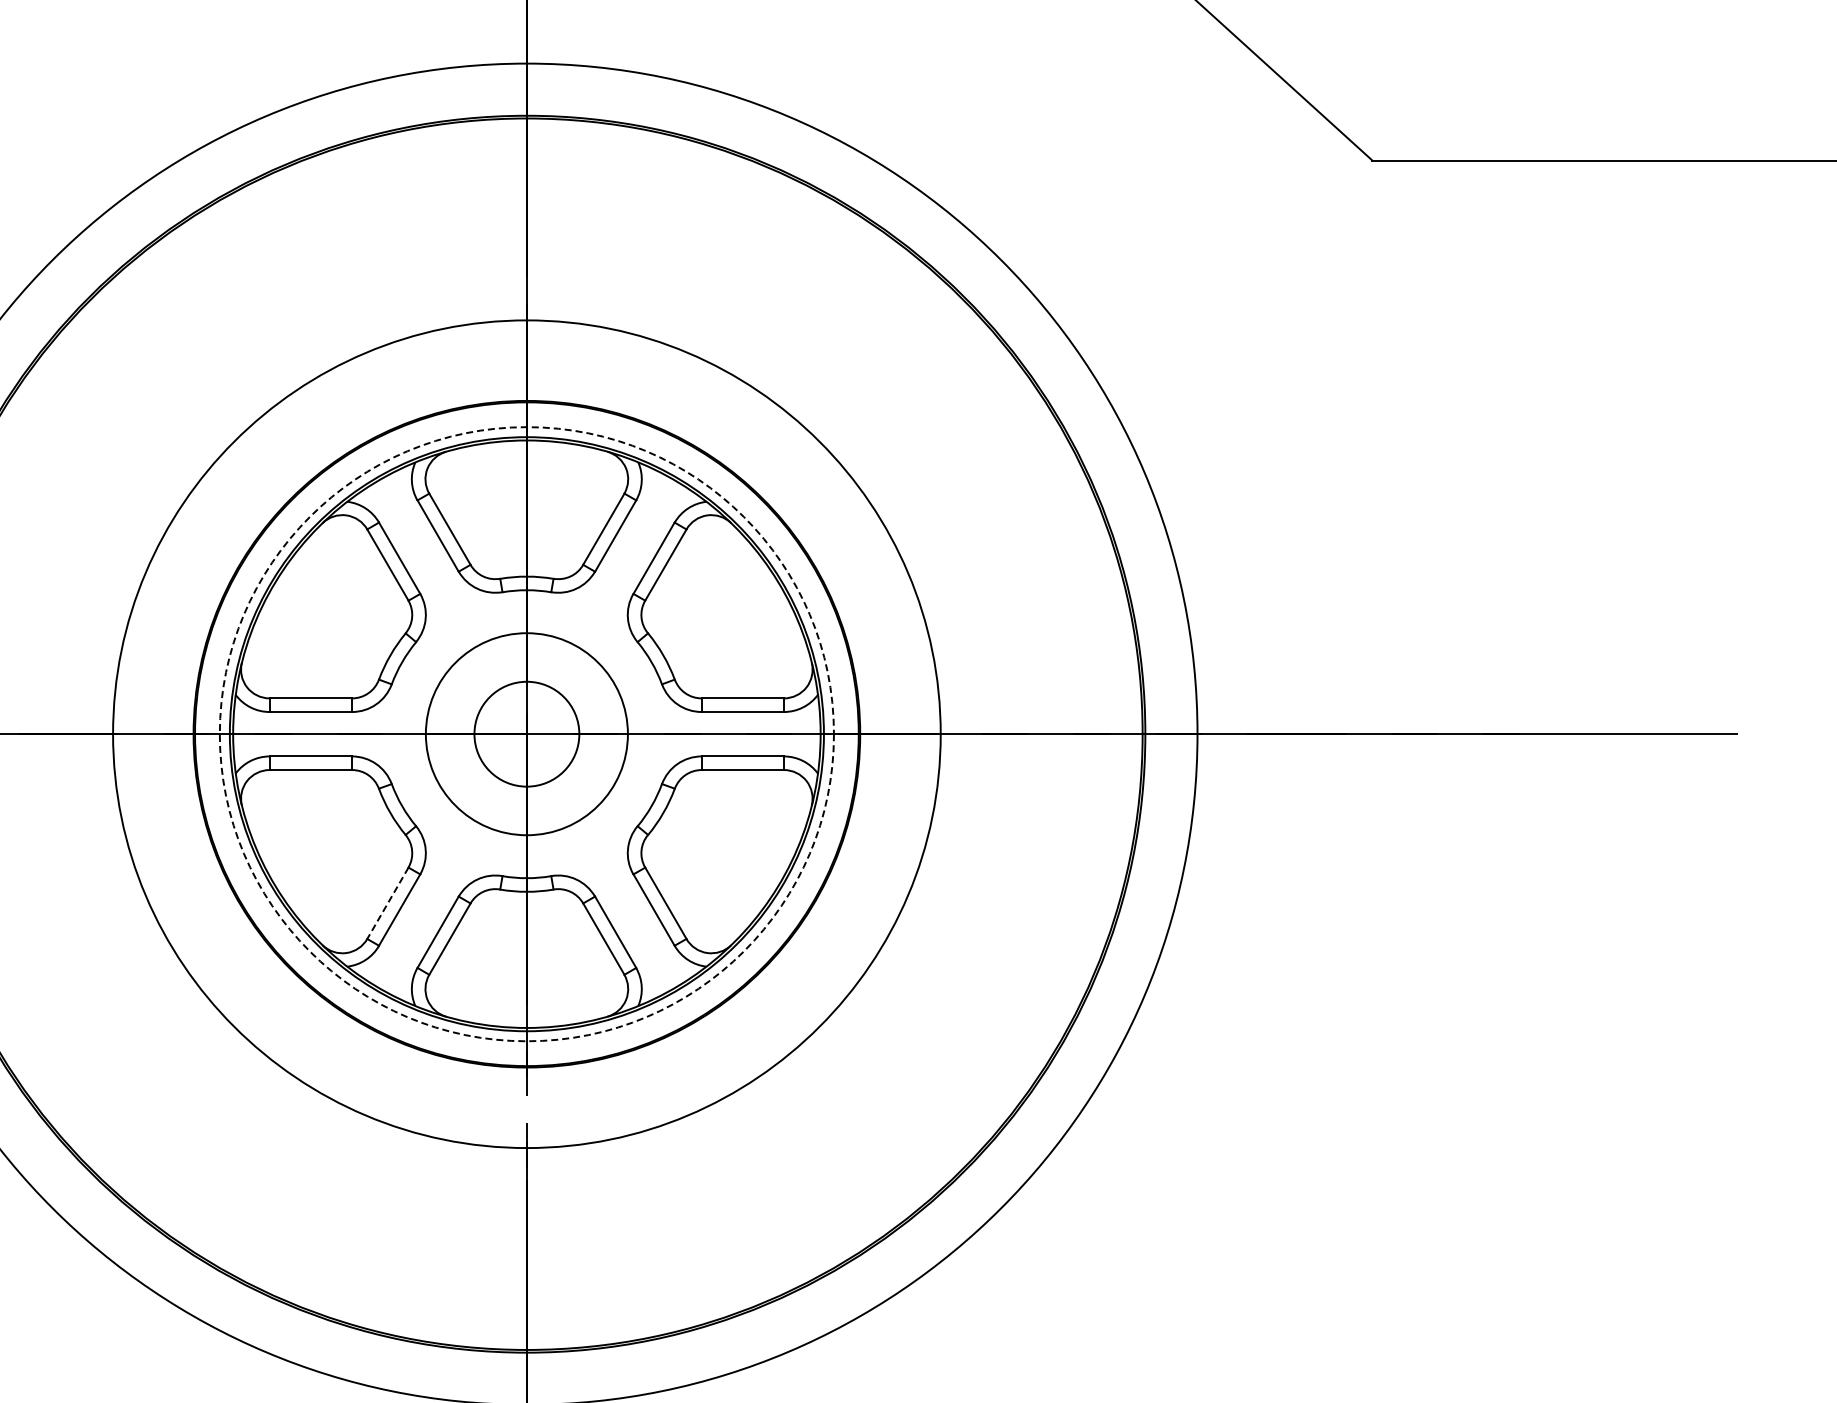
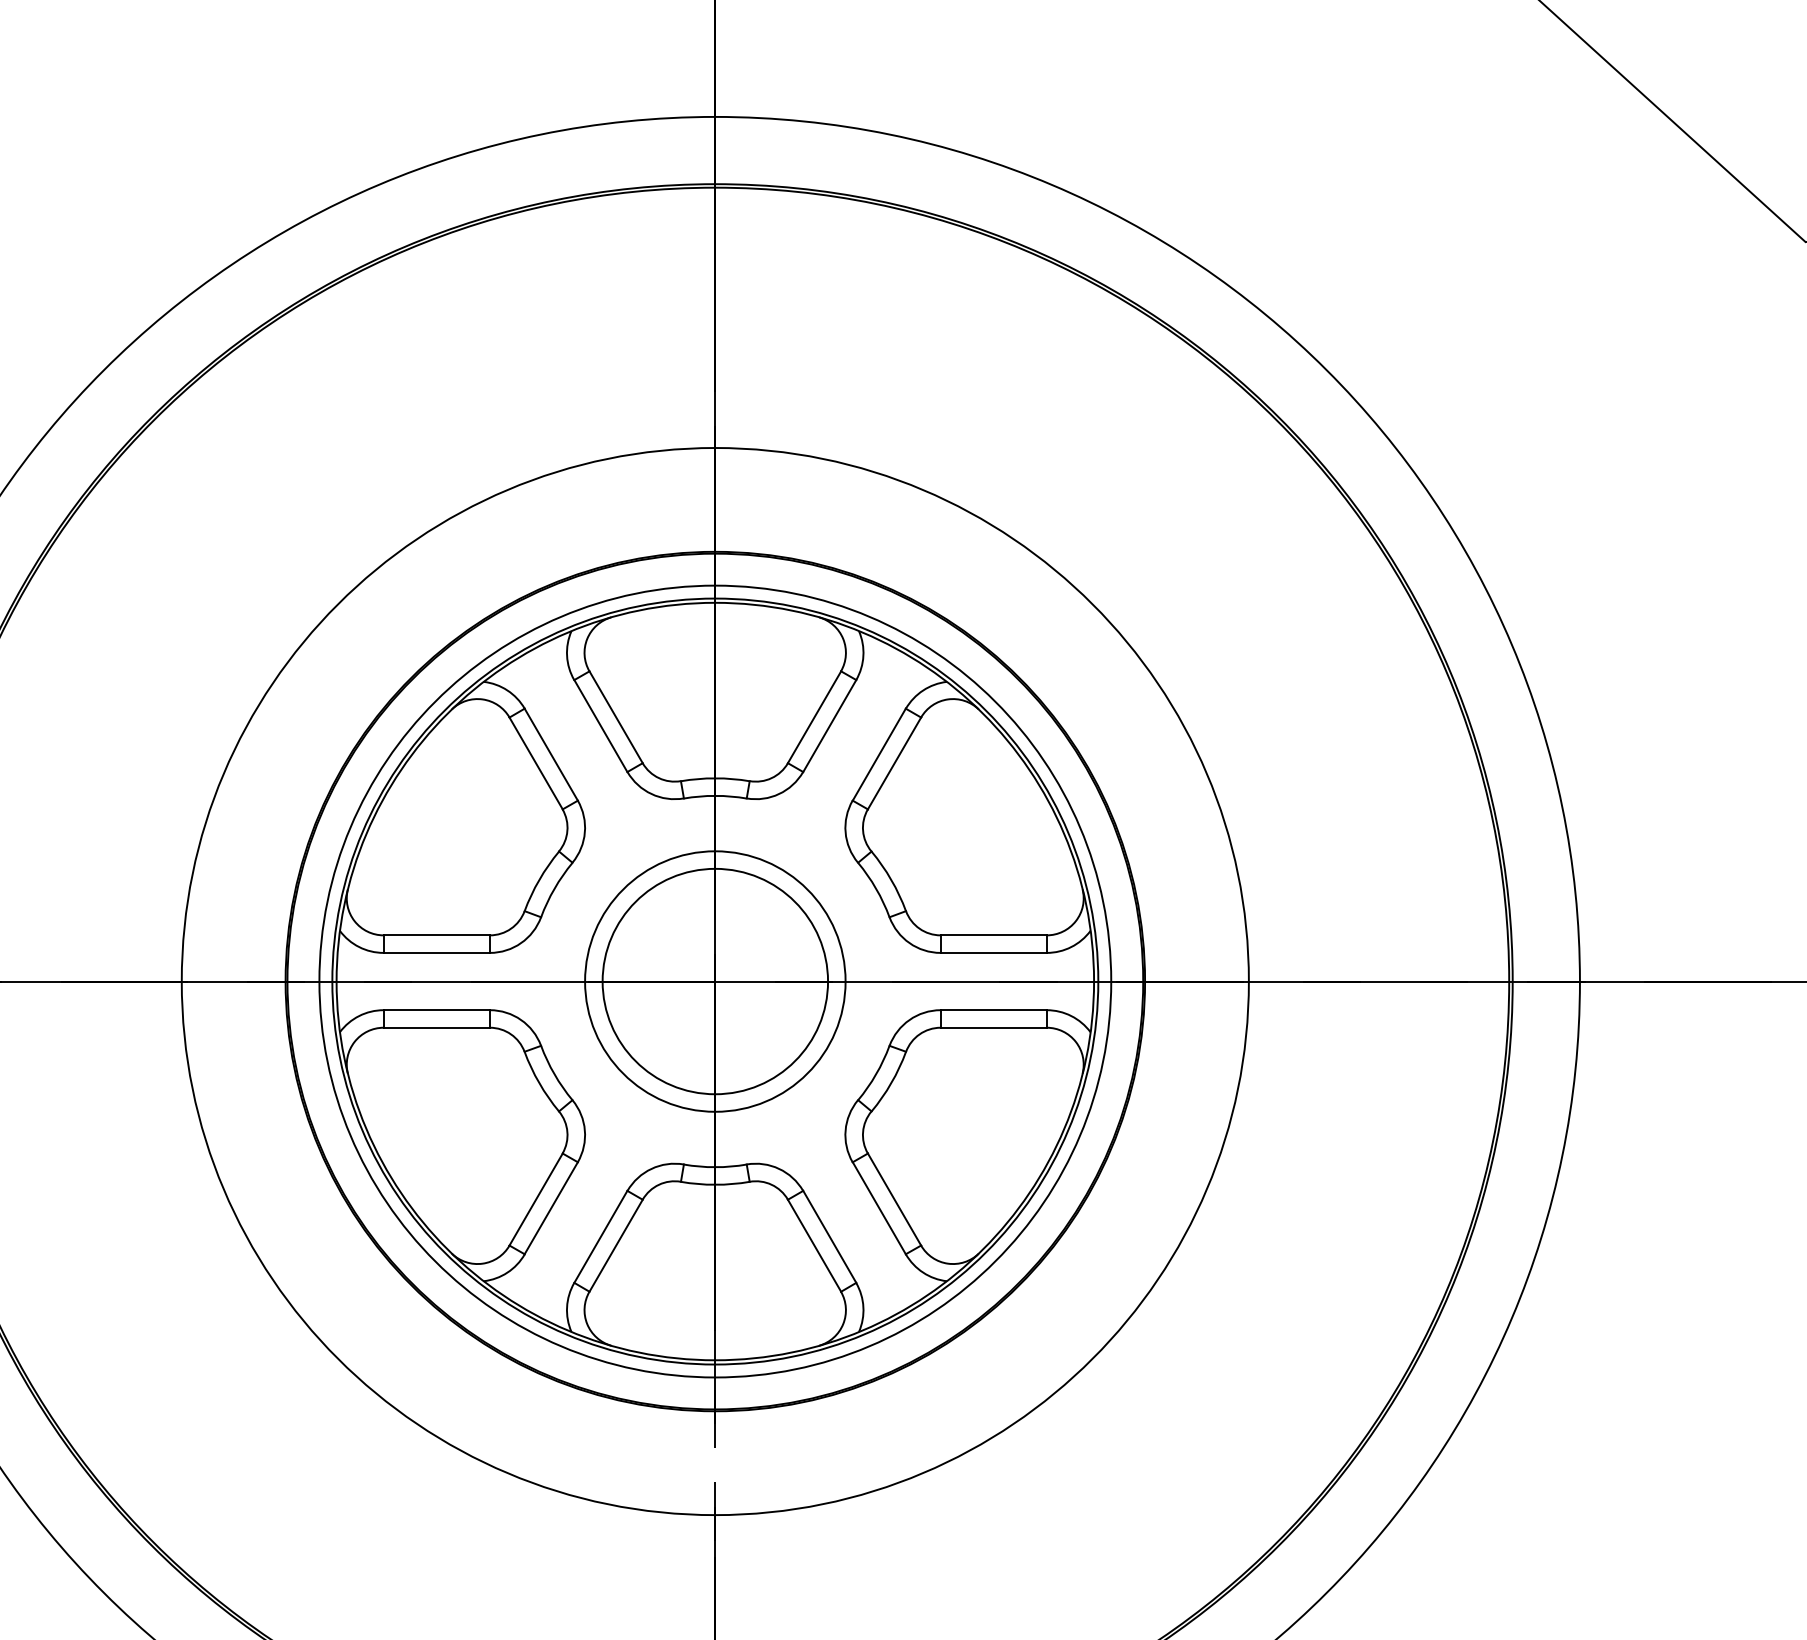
circle: (526, 733) -> (714, 980), size x1.67
circle: (526, 734) -> (714, 981), dashed -> solid
line: (387, 903) -> (535, 1199), dashed -> solid

